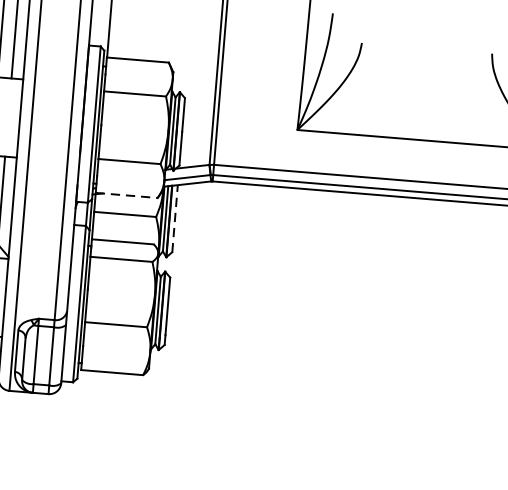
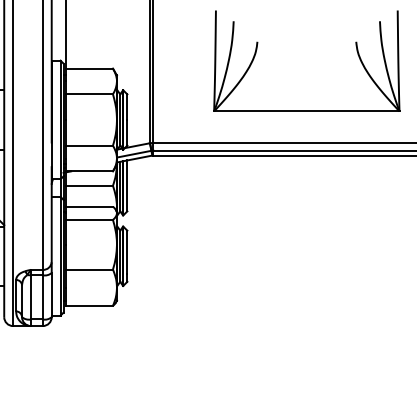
line: (126, 195) -> (89, 171), dashed -> solid
line: (175, 218) -> (127, 185), dashed -> solid

